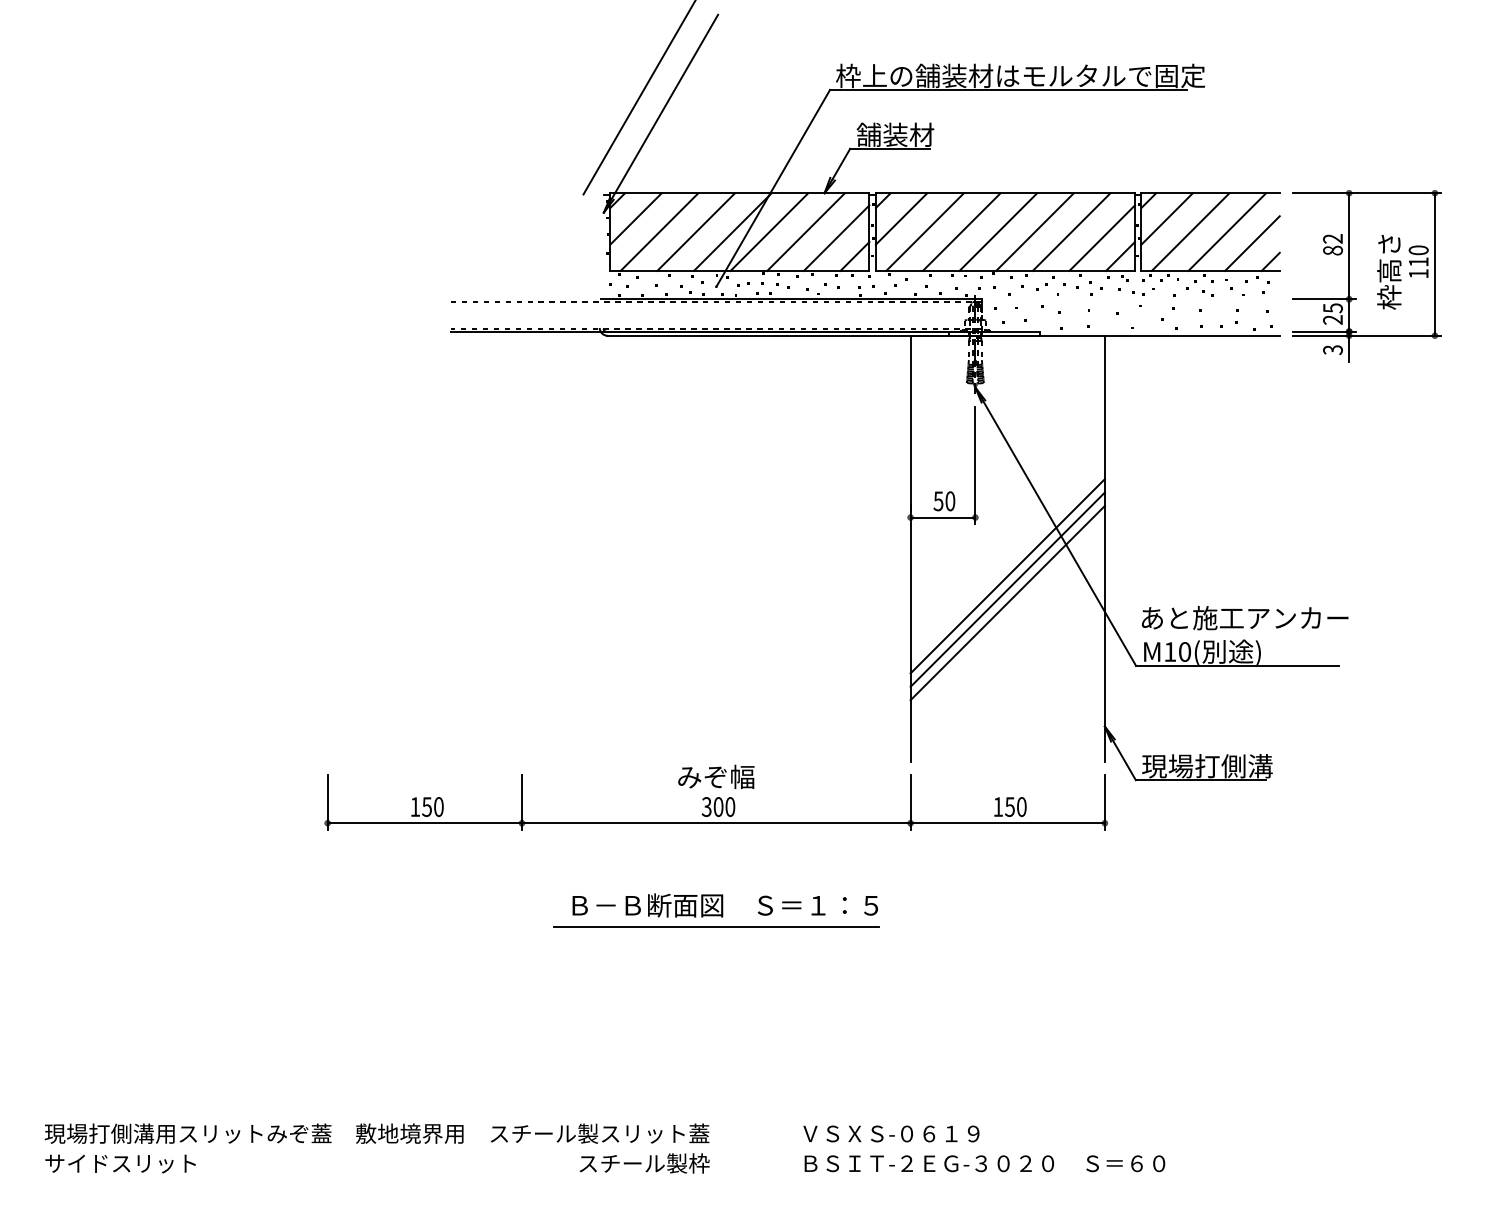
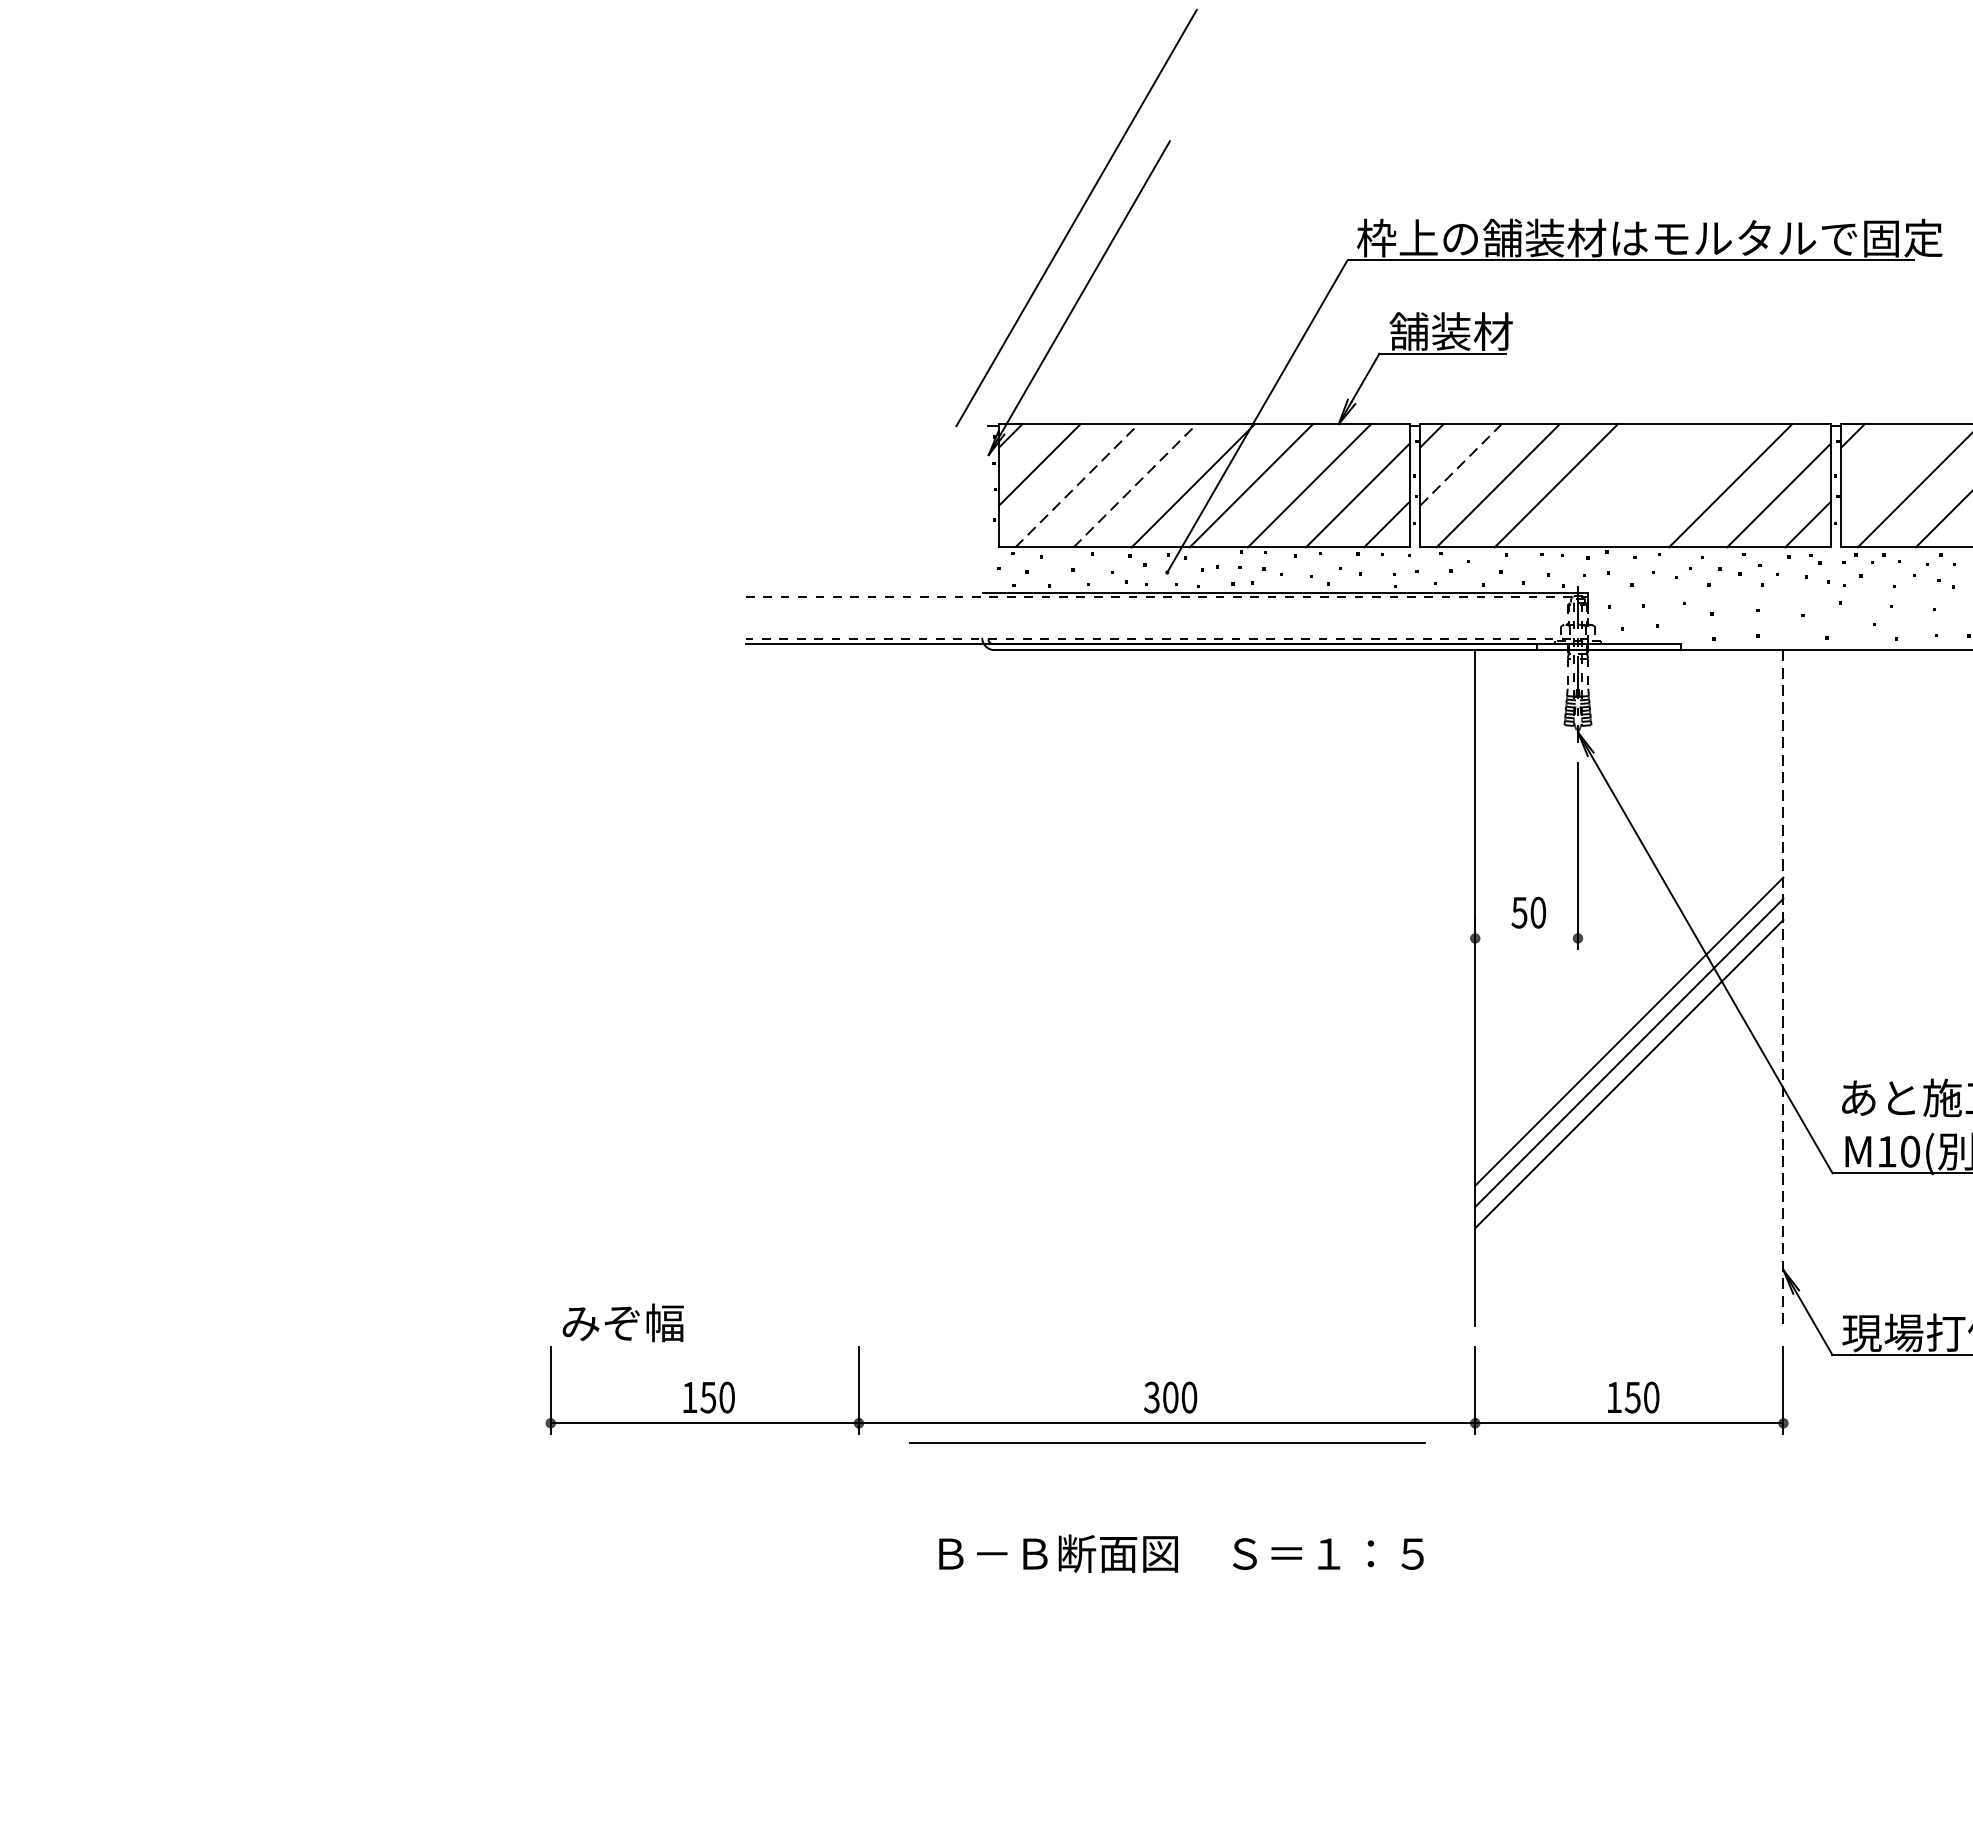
line: (901, 218) -> (1460, 464), solid -> dashed
line: (1166, 218) -> (1881, 464), removed
line: (998, 231) -> (1614, 484), removed
line: (1034, 231) -> (1671, 484), removed
line: (659, 232) -> (1077, 486), solid -> dashed
line: (696, 232) -> (1135, 486), solid -> dashed
line: (942, 517) -> (1525, 938), removed
line: (1104, 549) -> (1782, 989), solid -> dashed
text: (716, 776) -> (623, 1322), moved
line: (716, 926) -> (1167, 1442), moved

